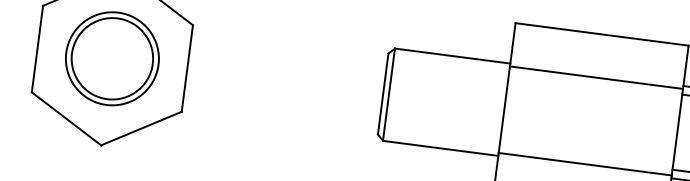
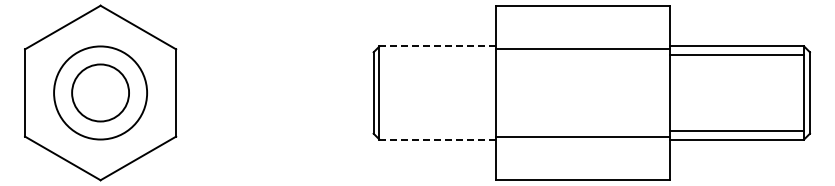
line: (453, 56) -> (438, 46), solid -> dashed
circle: (112, 58) -> (100, 92), size x0.7
line: (441, 148) -> (438, 139), solid -> dashed

